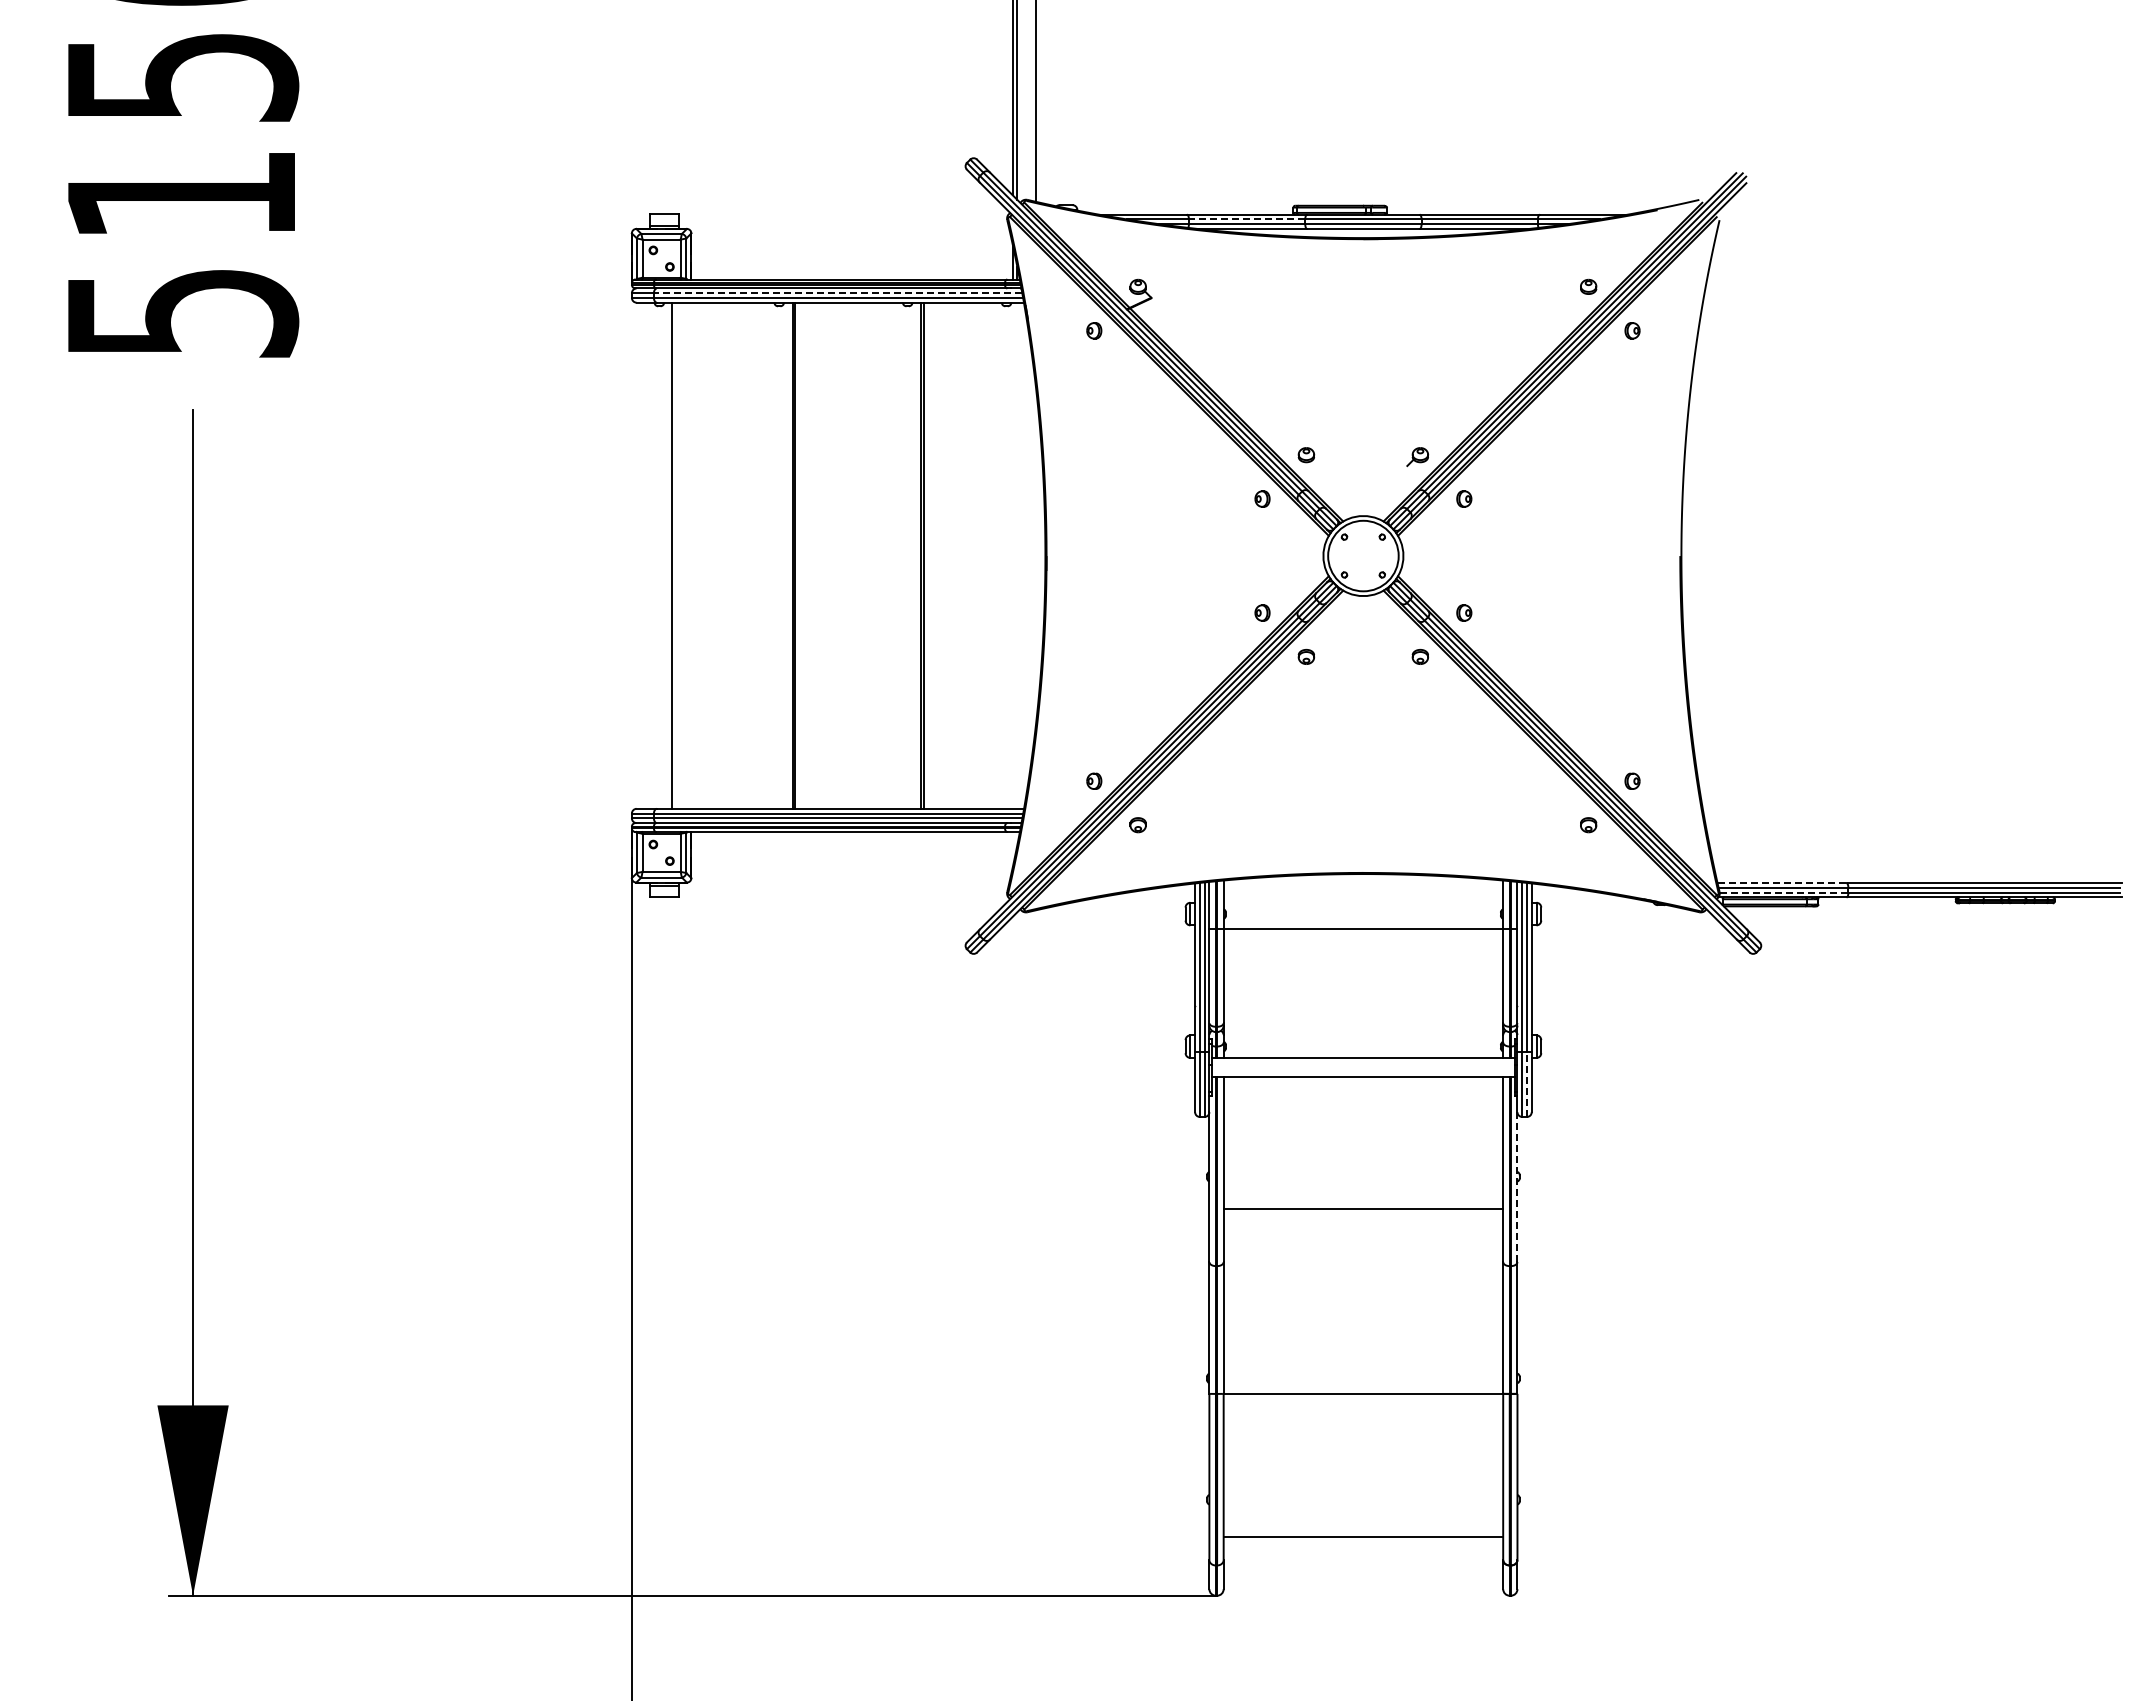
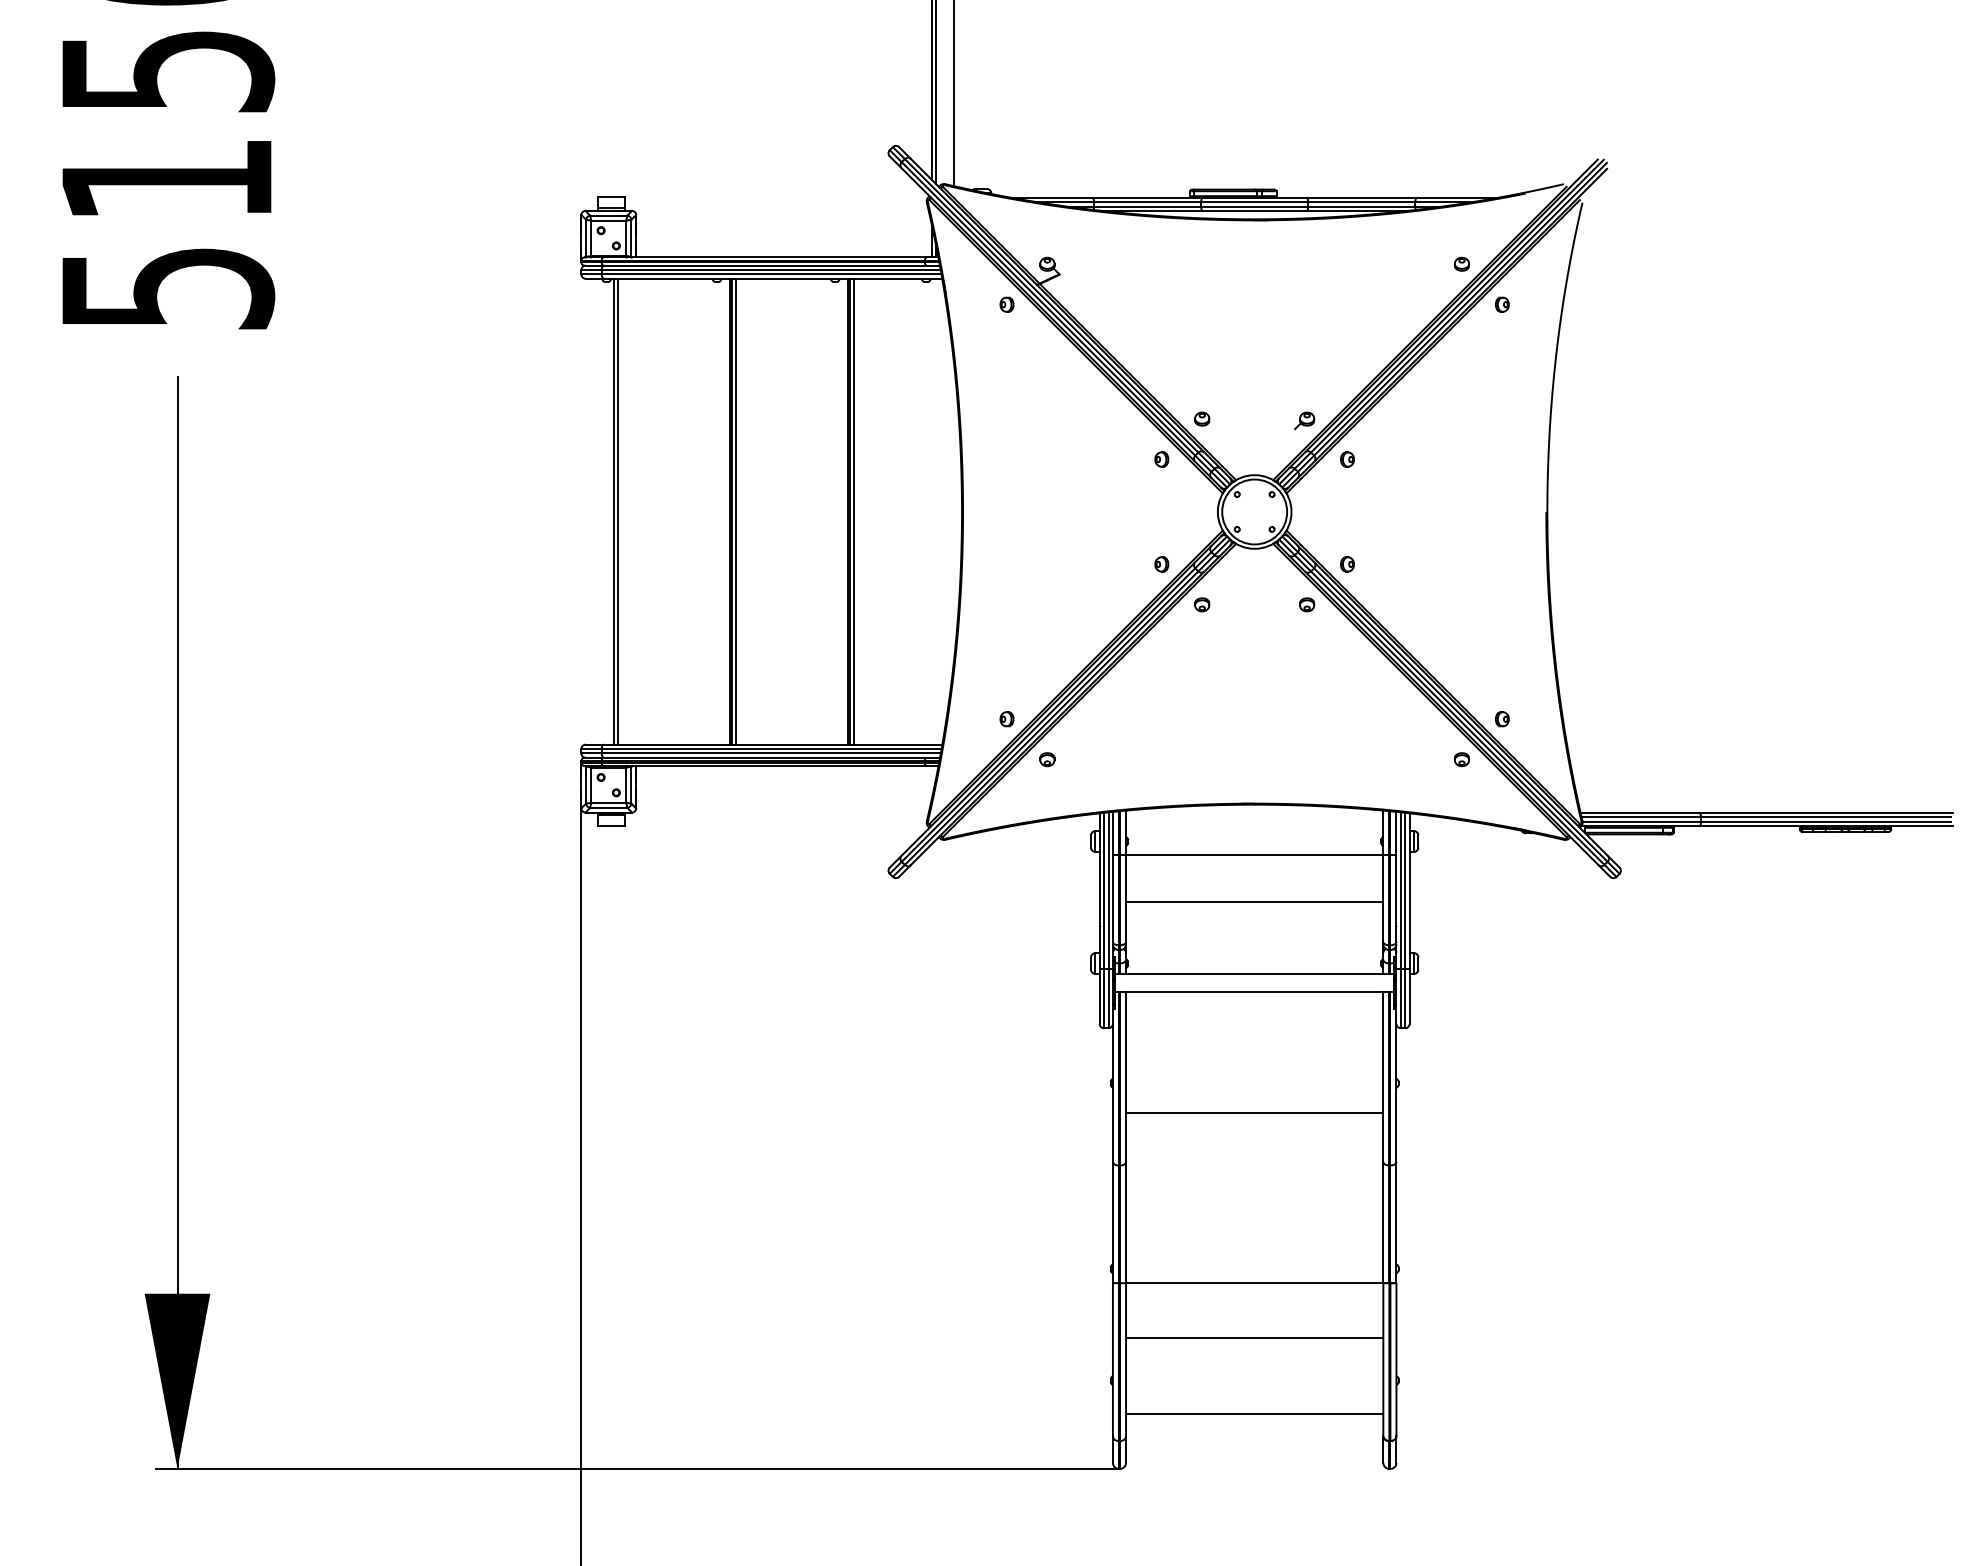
line: (1246, 219) -> (1147, 202), dashed -> solid
line: (837, 293) -> (770, 270), dashed -> solid
line: (666, 555) -> (613, 511), added
line: (800, 555) -> (736, 511), added
line: (928, 555) -> (854, 511), added
line: (1782, 883) -> (1640, 813), dashed -> solid
line: (1784, 892) -> (1642, 821), dashed -> solid
line: (1363, 980) -> (1254, 902), added
line: (1526, 1084) -> (1404, 998), dashed -> solid
line: (1517, 1187) -> (1396, 1093), dashed -> solid
line: (1363, 1453) -> (1254, 1338), added

